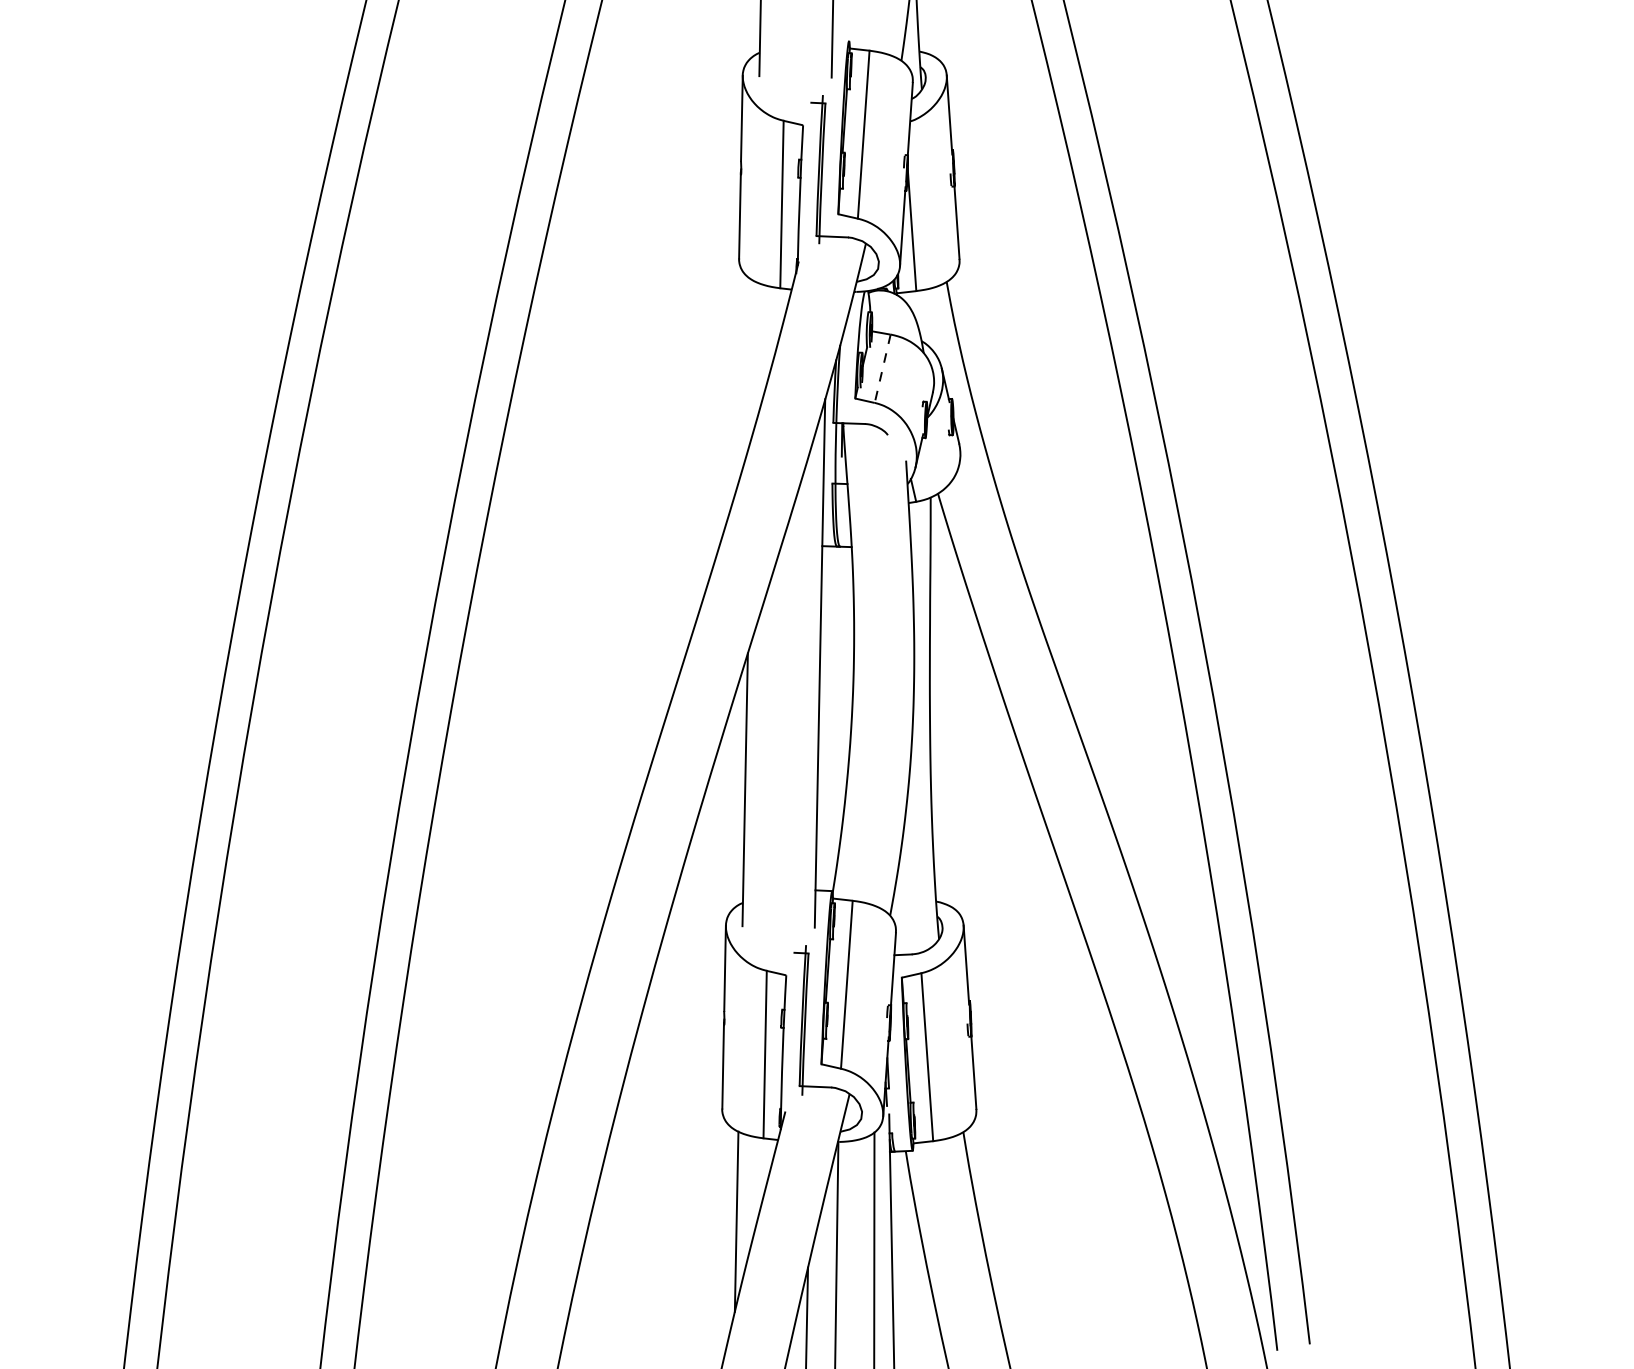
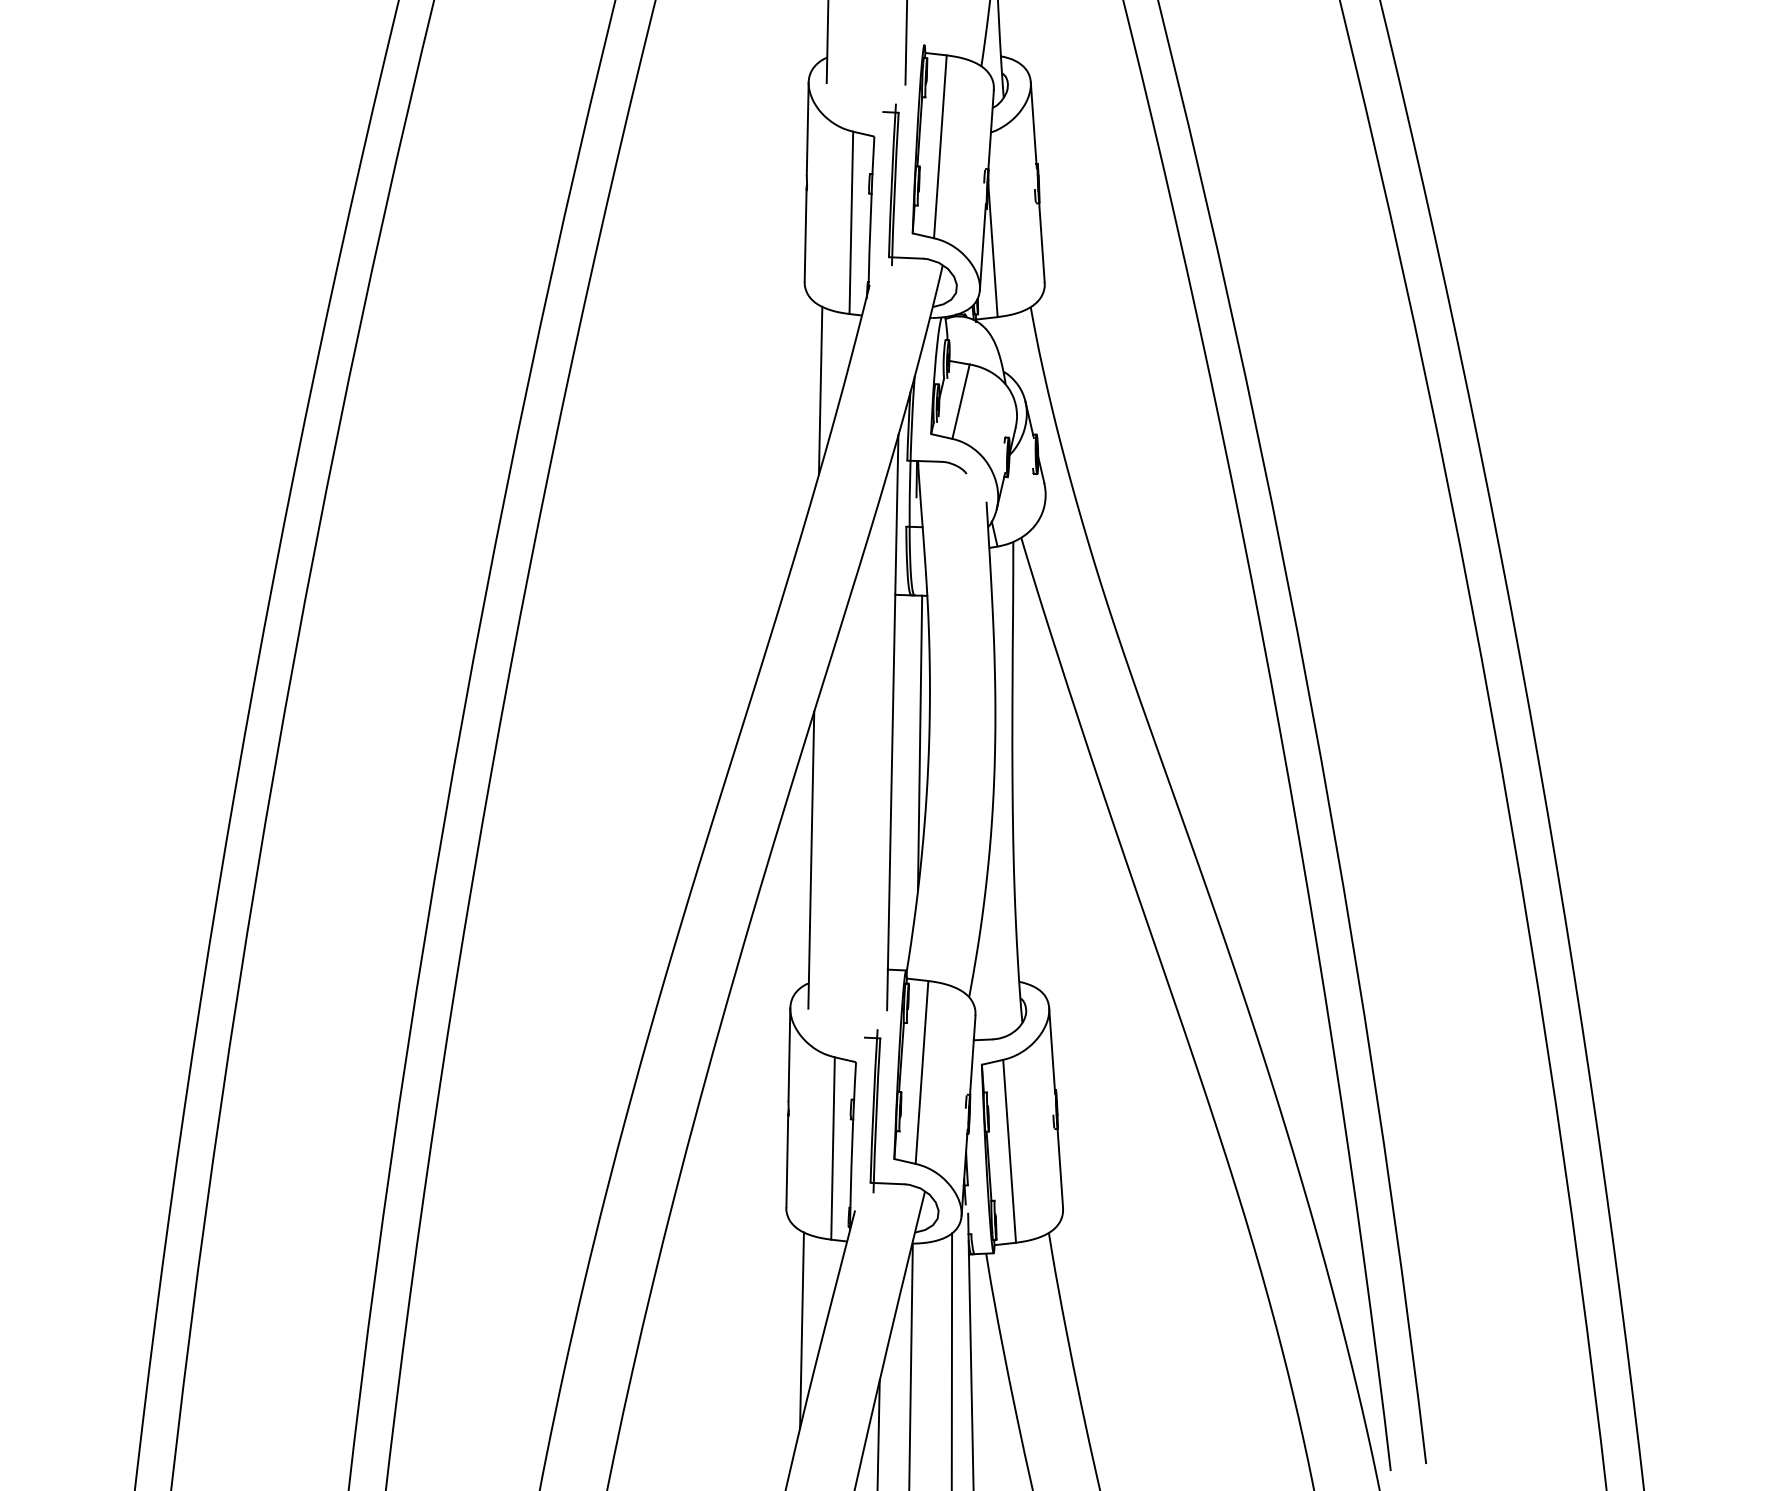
line: (753, 358) -> (820, 390), added
line: (882, 369) -> (960, 402), dashed -> solid
line: (845, 682) -> (920, 743), added

